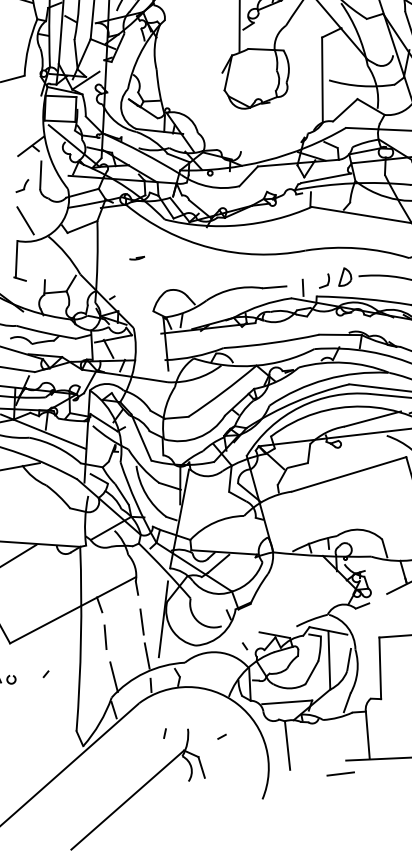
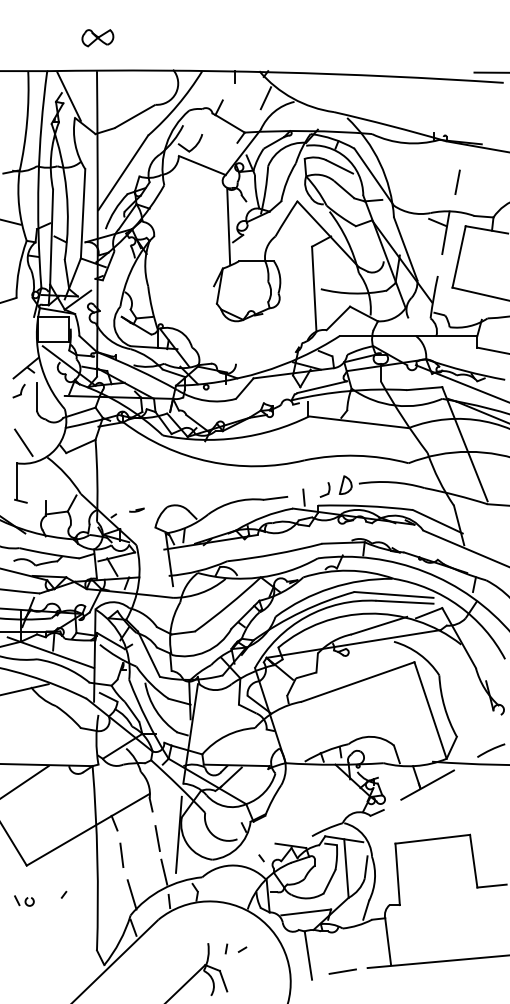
part: (21, 185) -> (18, 390), moved
part: (136, 257) -> (136, 509), moved
line: (165, 733) -> (226, 948), moved
line: (340, 773) -> (342, 971), moved

